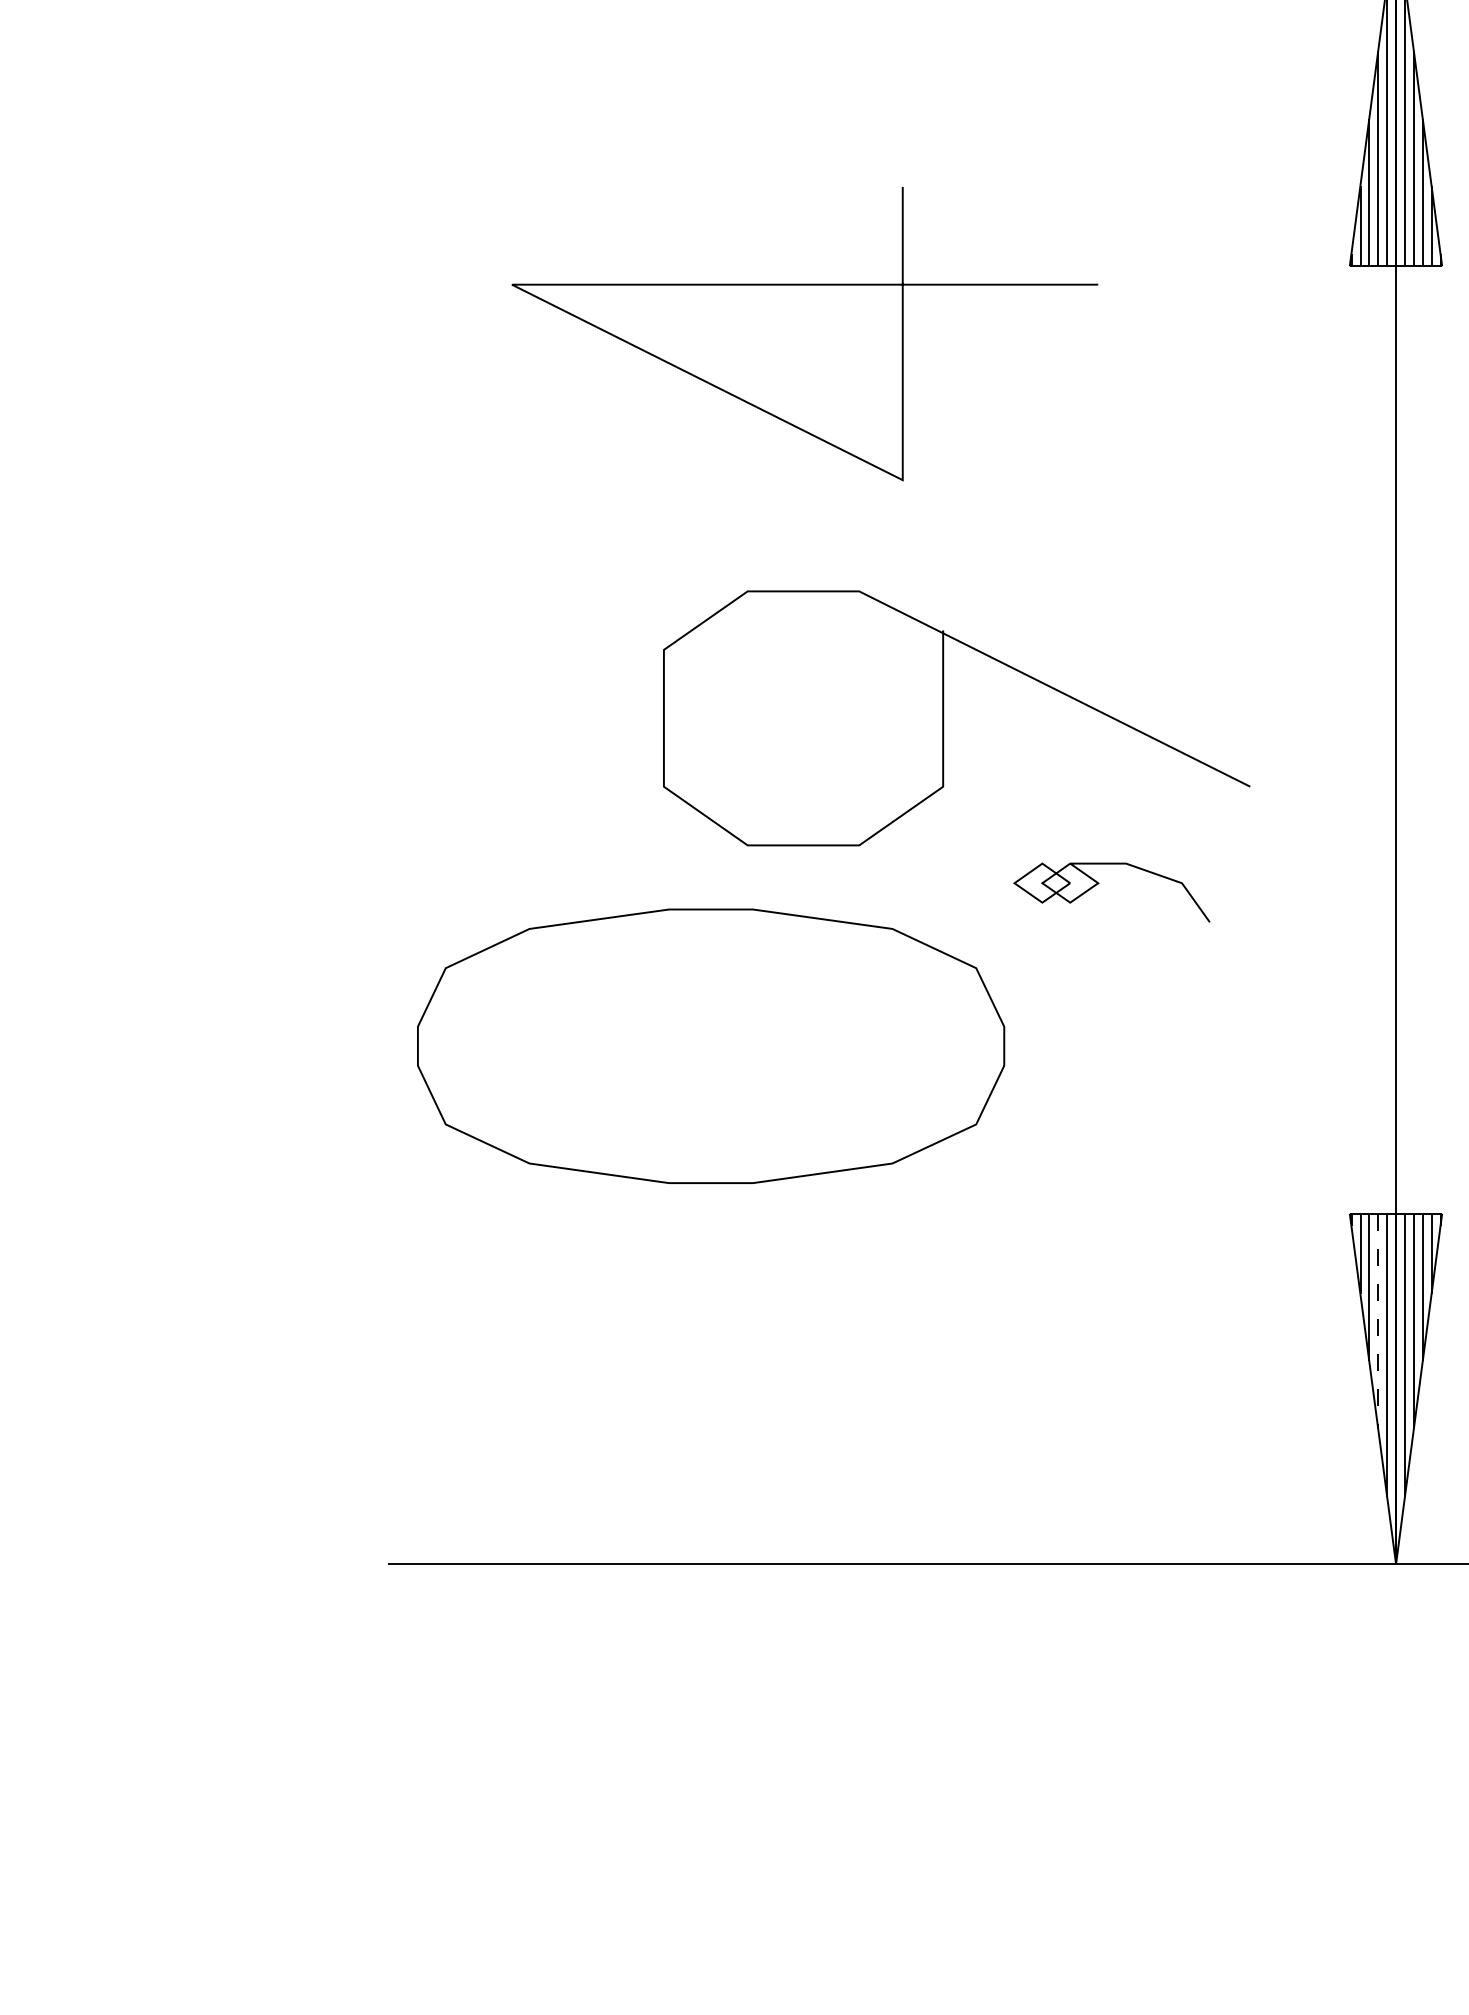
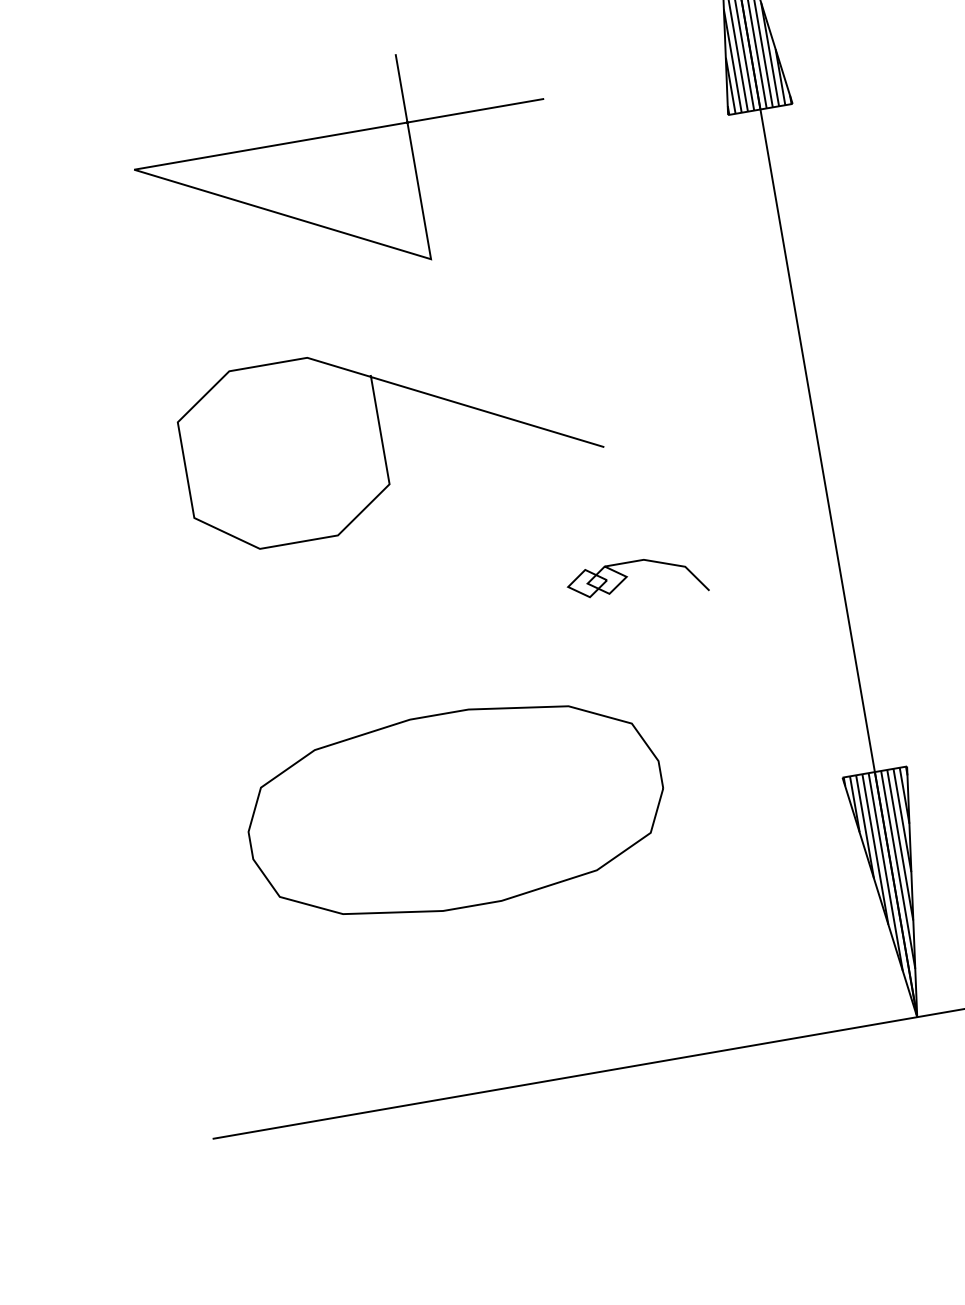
line: (804, 285) -> (338, 134), moved
curve: (944, 718) -> (382, 436), moved
part: (711, 1045) -> (456, 809), moved
line: (1378, 1321) -> (875, 849), dashed -> solid

